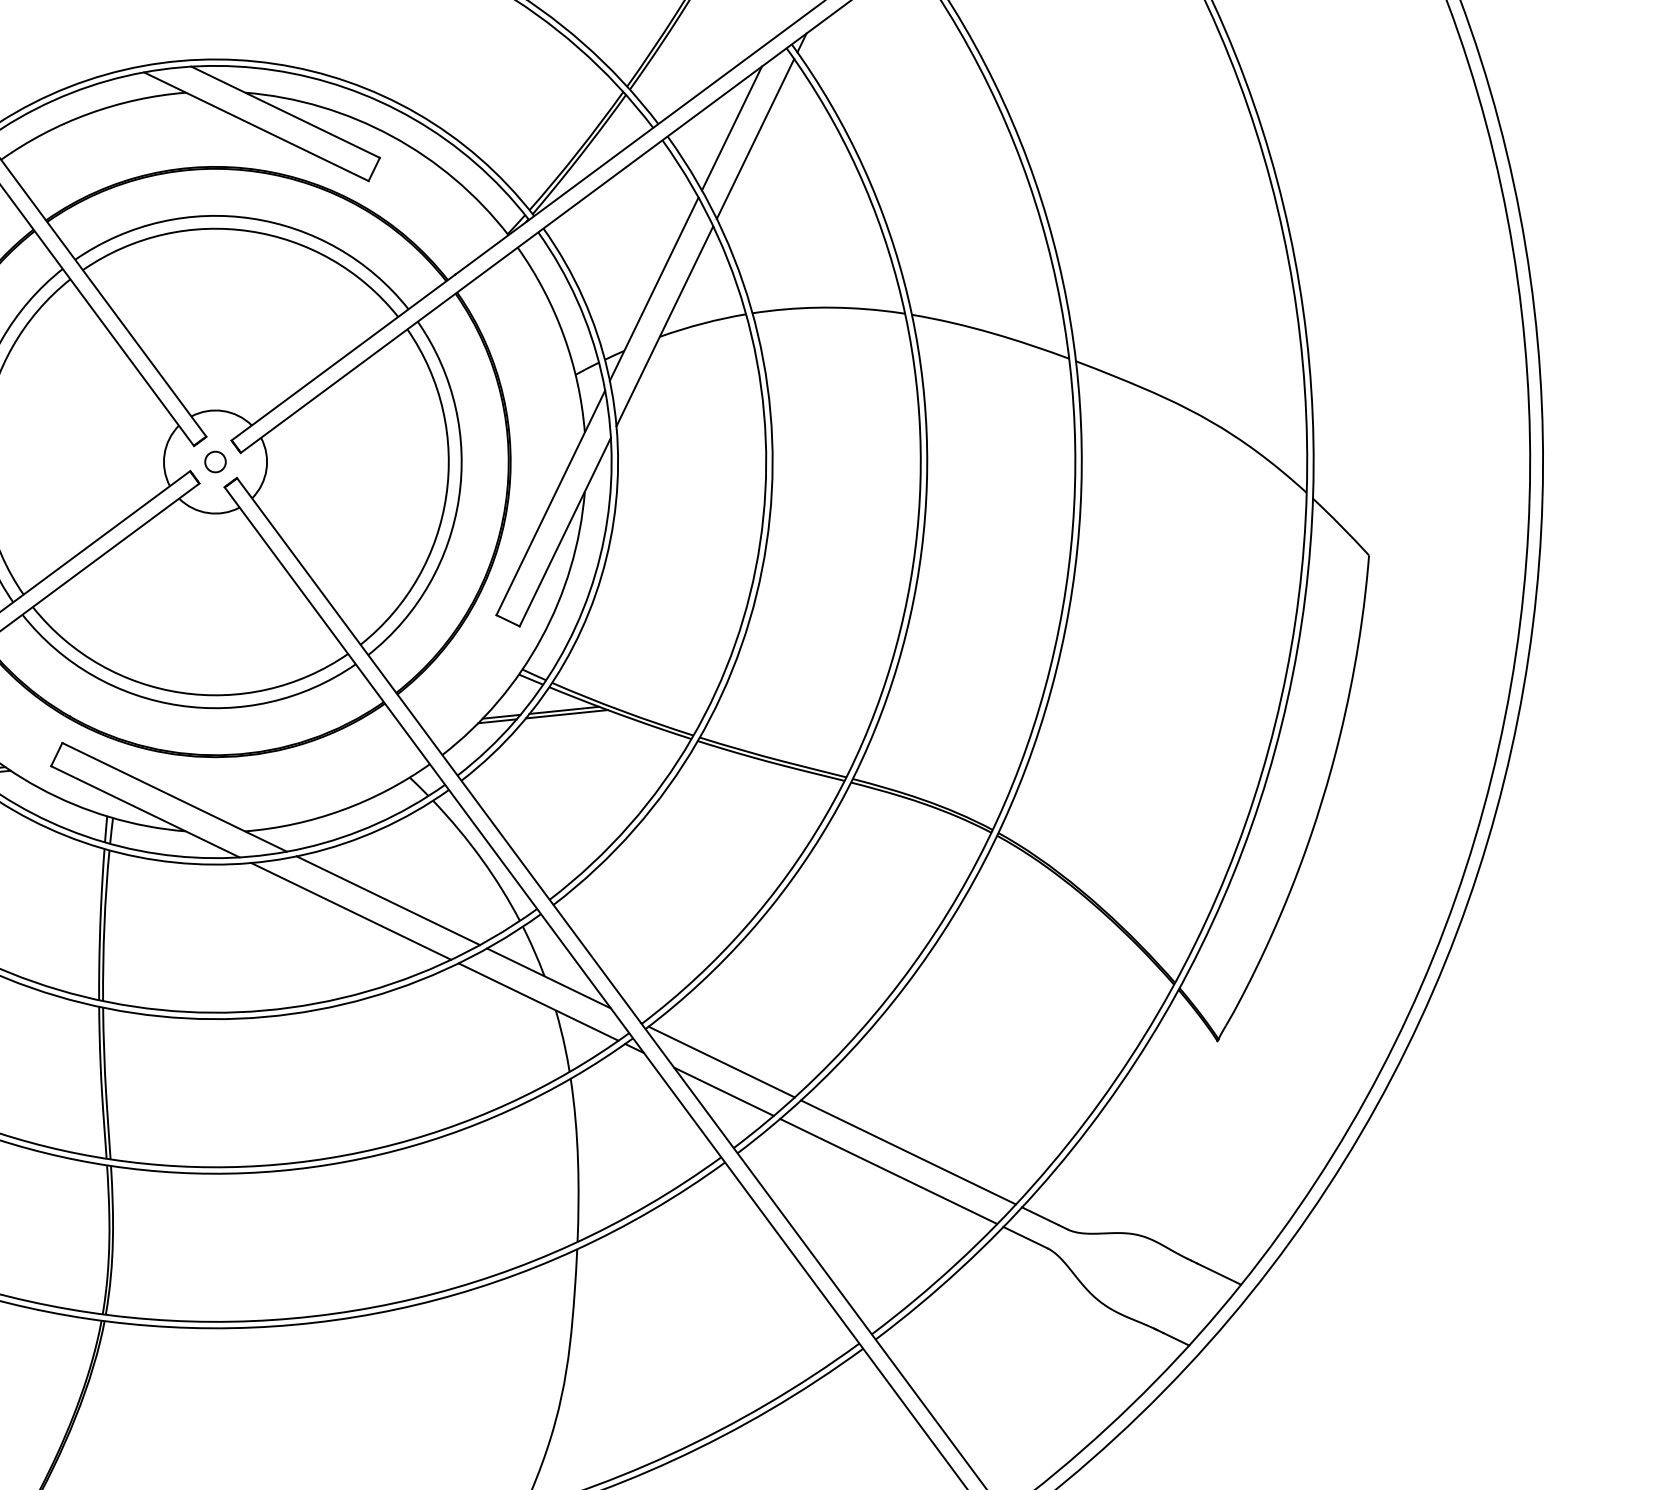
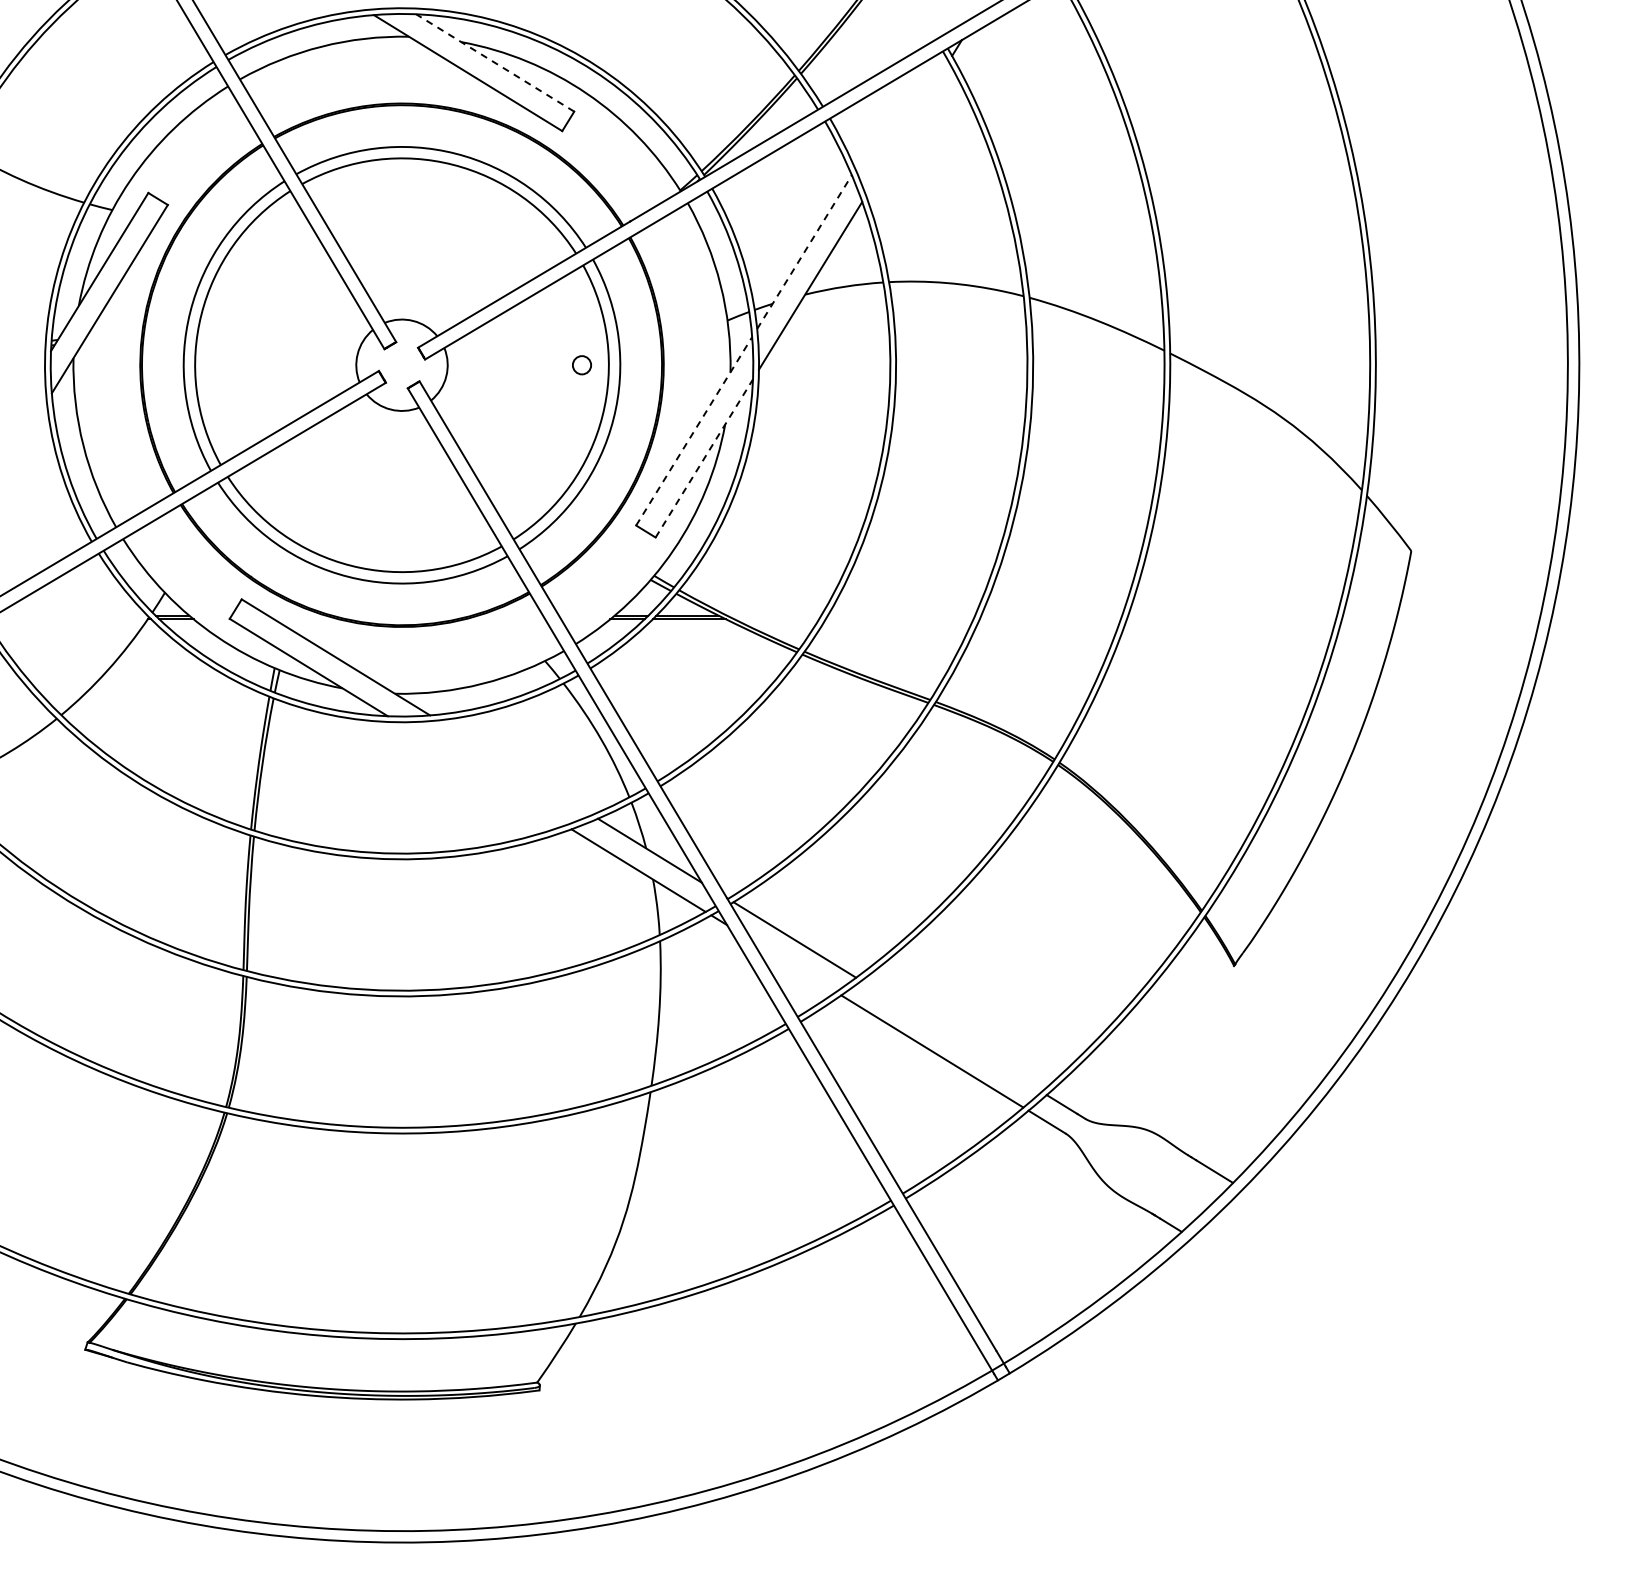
line: (285, 111) -> (495, 62), solid -> dashed
line: (731, 128) -> (887, 117), removed
line: (755, 138) -> (907, 128), removed
line: (654, 288) -> (804, 251), solid -> dashed
circle: (214, 462) -> (581, 365), moved
line: (551, 503) -> (694, 431), solid -> dashed
line: (565, 532) -> (704, 458), solid -> dashed
line: (388, 900) -> (515, 767), removed
line: (351, 910) -> (481, 773), removed
line: (723, 1091) -> (793, 966), removed
line: (908, 1151) -> (951, 1035), removed

